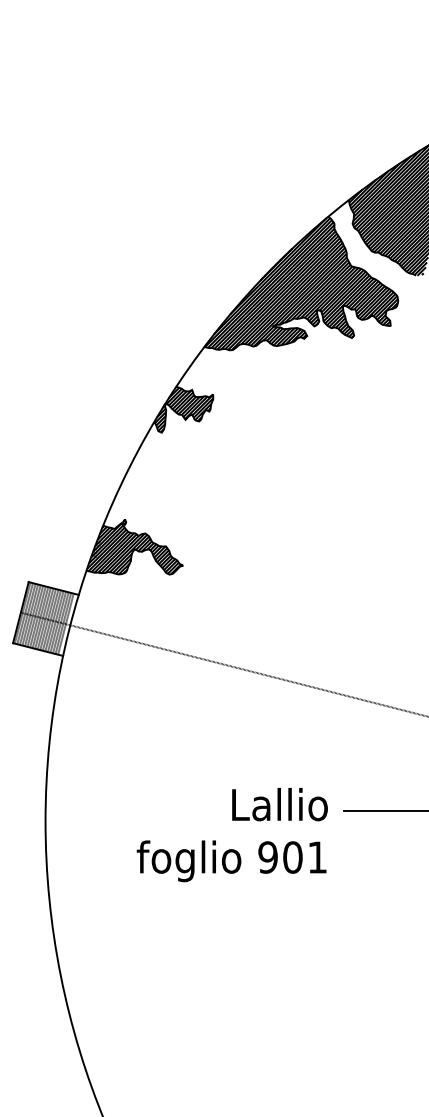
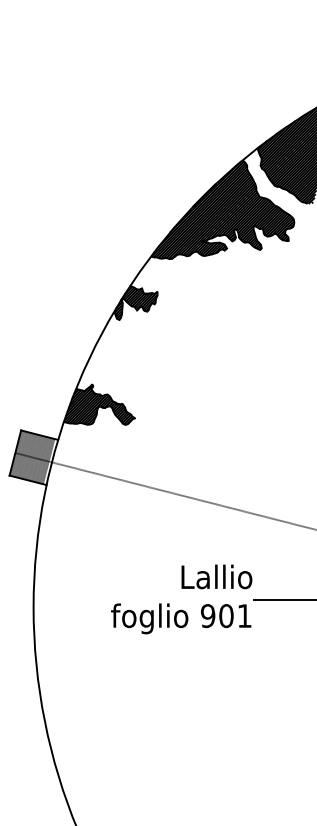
text: (232, 835) -> (181, 599), moved

